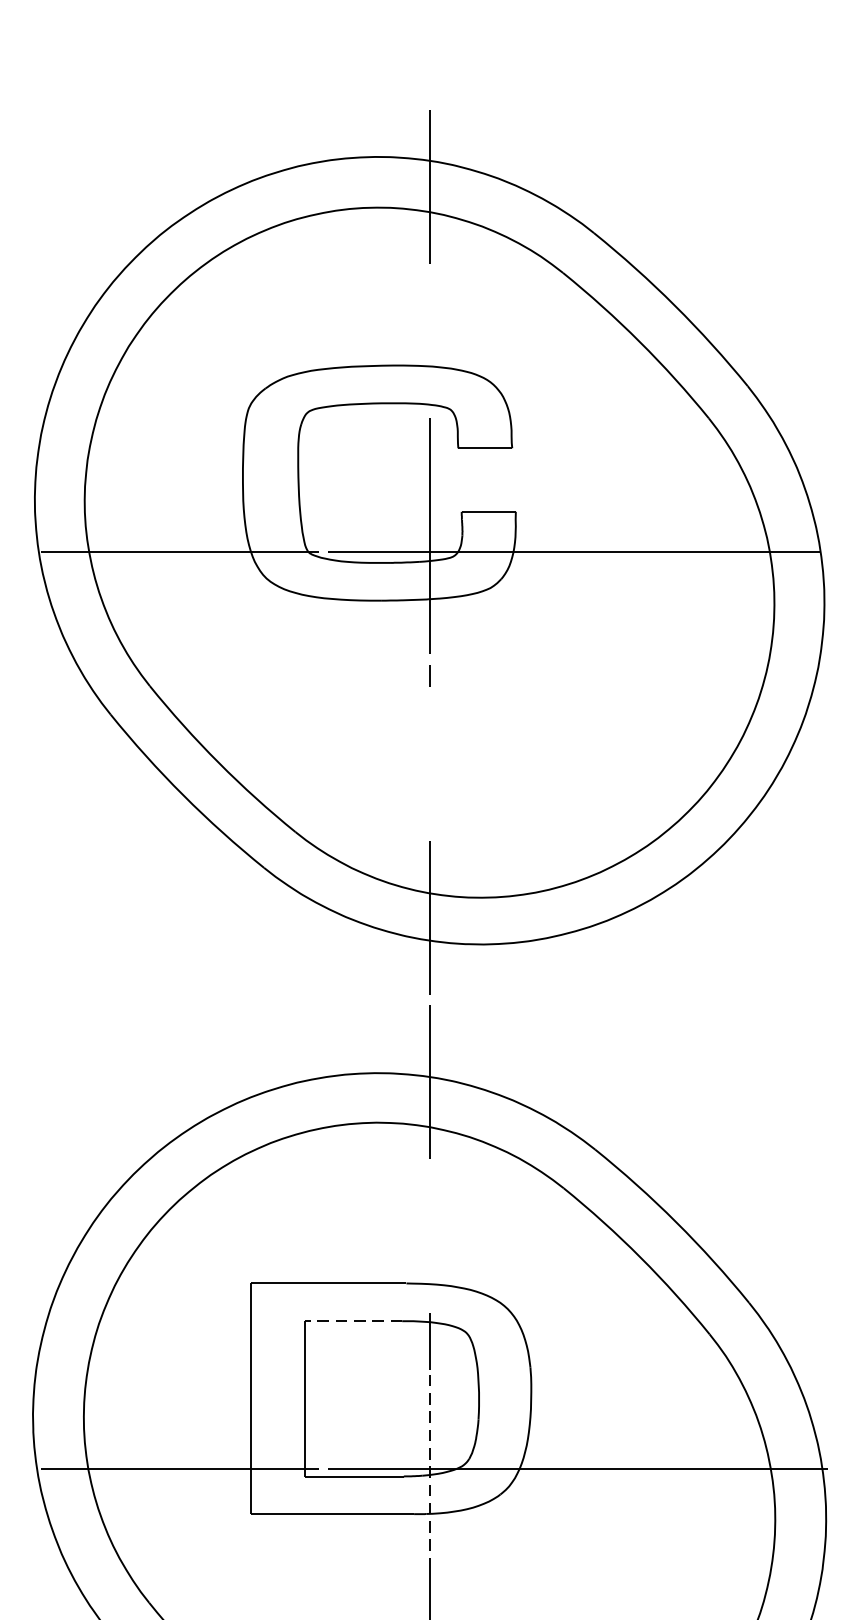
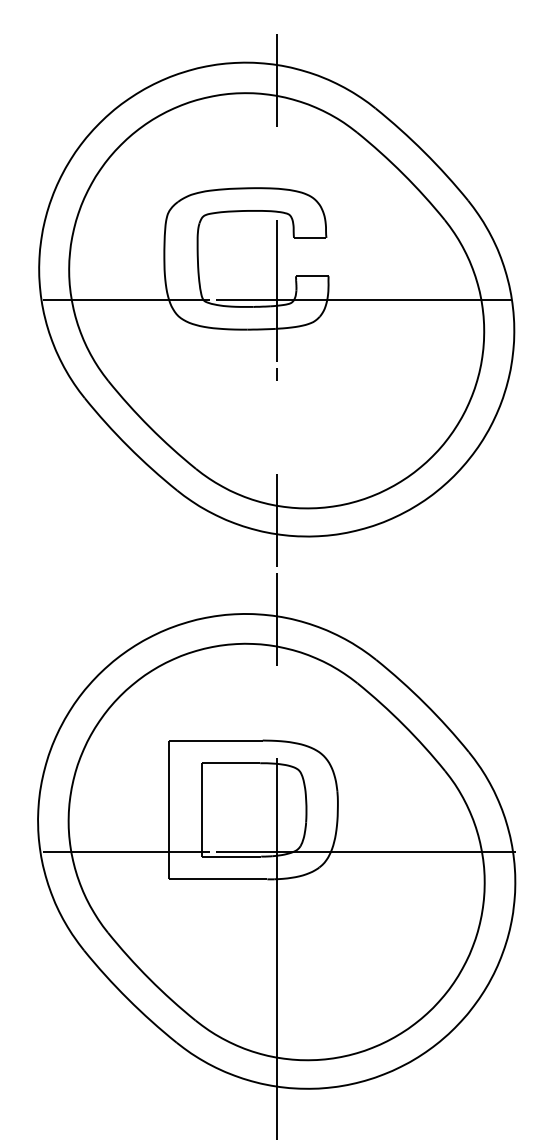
line: (352, 1321) -> (230, 763), dashed -> solid
line: (429, 1469) -> (276, 852), dashed -> solid

